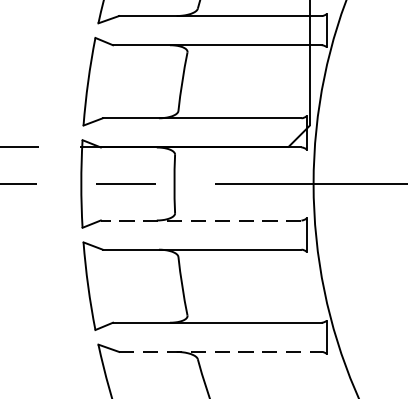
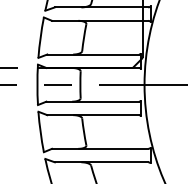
line: (200, 220) -> (92, 101), dashed -> solid
line: (220, 352) -> (101, 162), dashed -> solid

